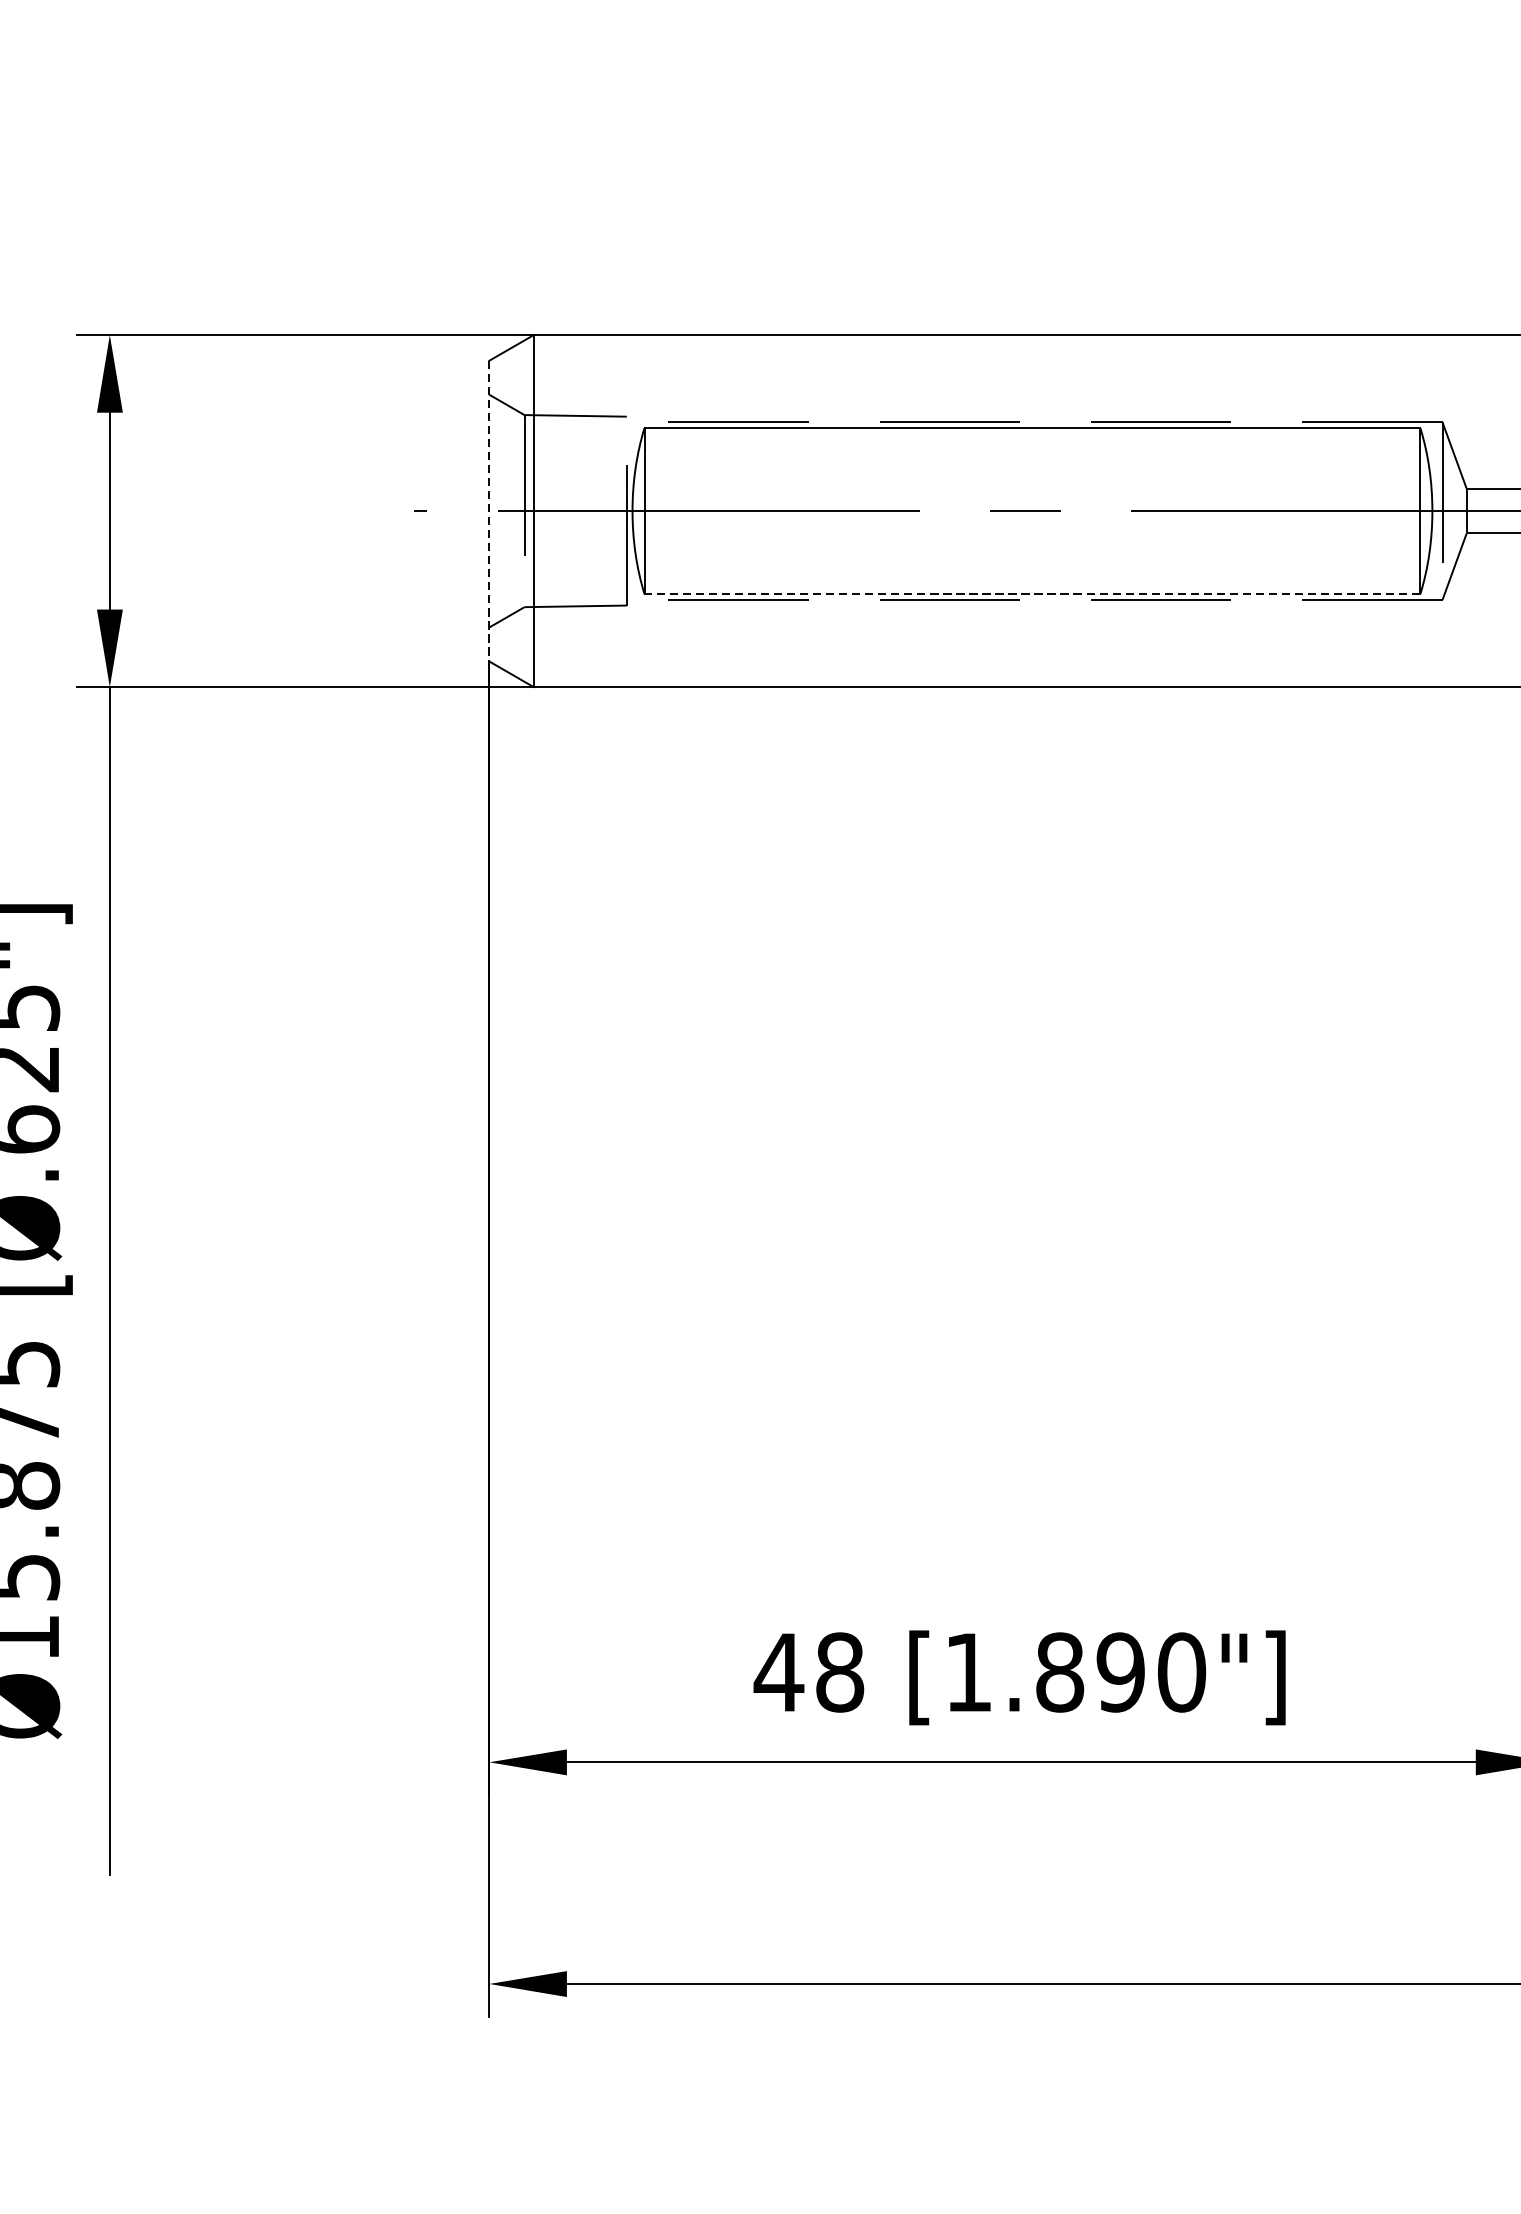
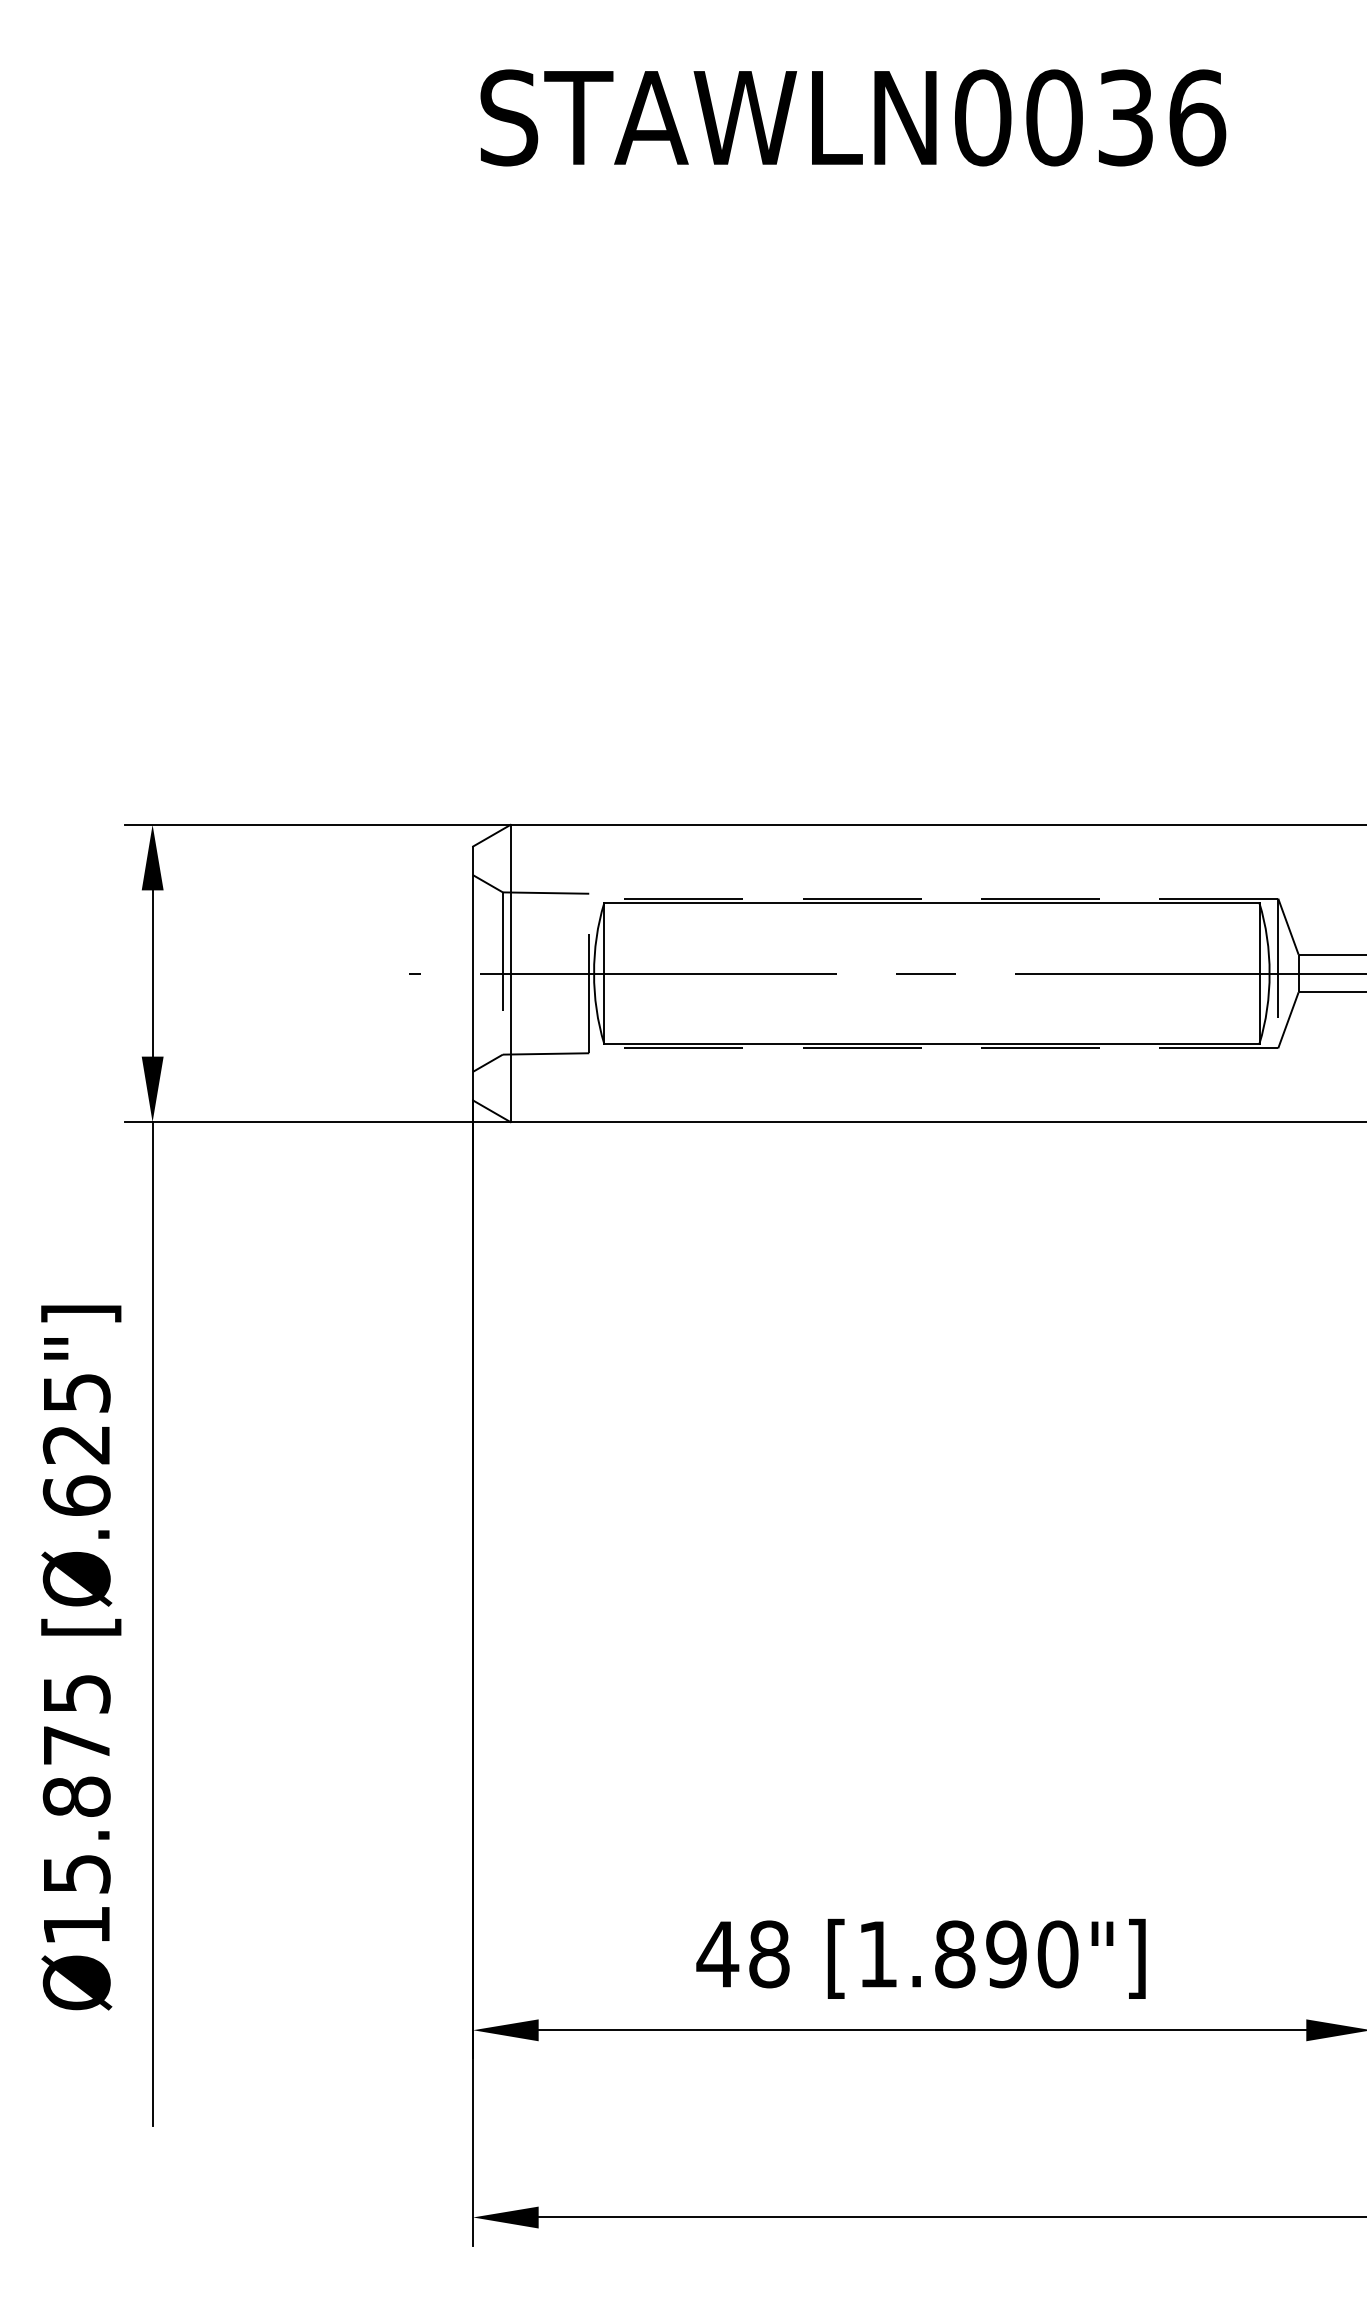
line: (489, 511) -> (473, 973), dashed -> solid
line: (1032, 593) -> (931, 1043), dashed -> solid

